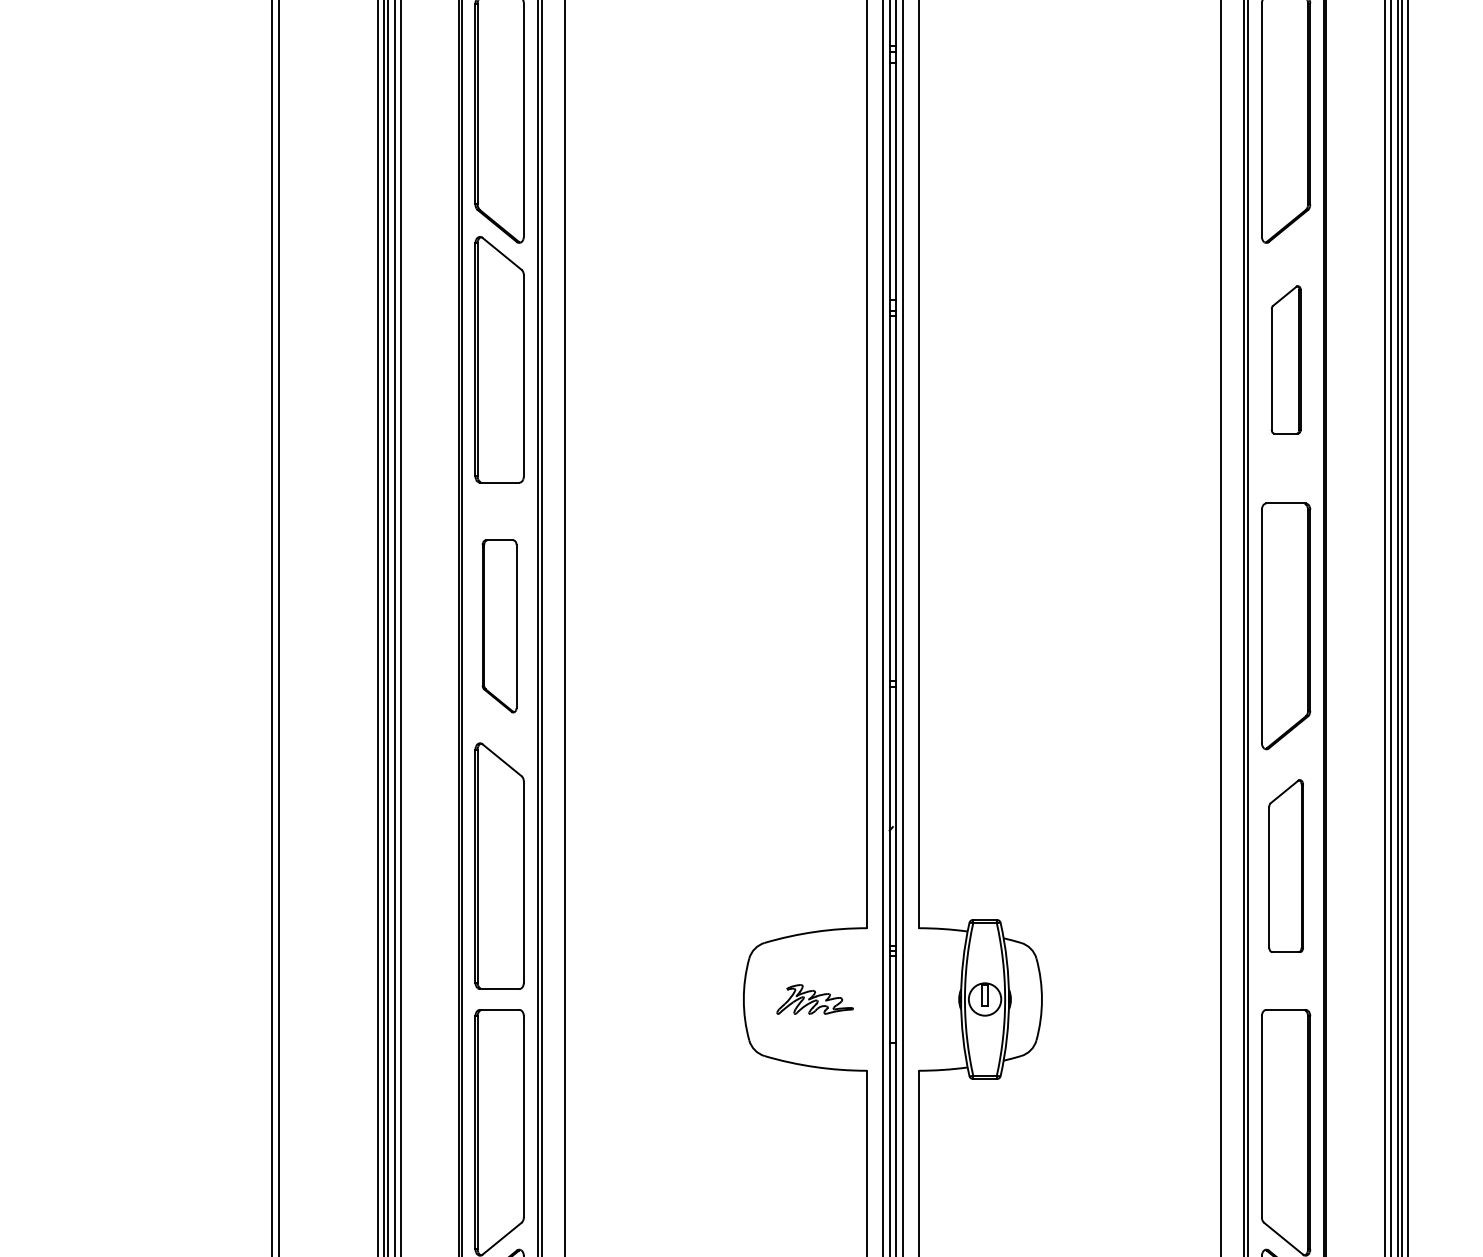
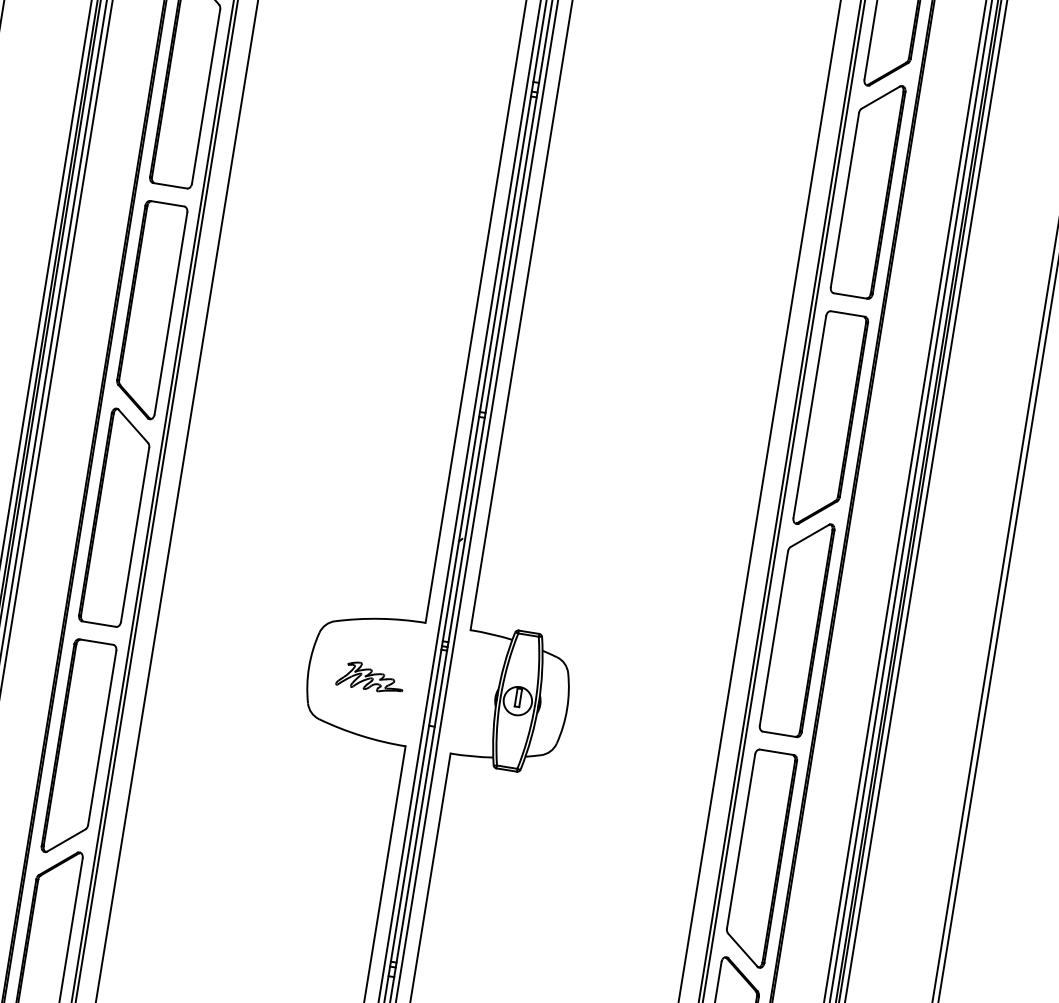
part: (1286, 359) -> (868, 189), size x1.67
part: (499, 626) -> (149, 310), size x1.43
part: (1286, 865) -> (797, 627), size x1.43

